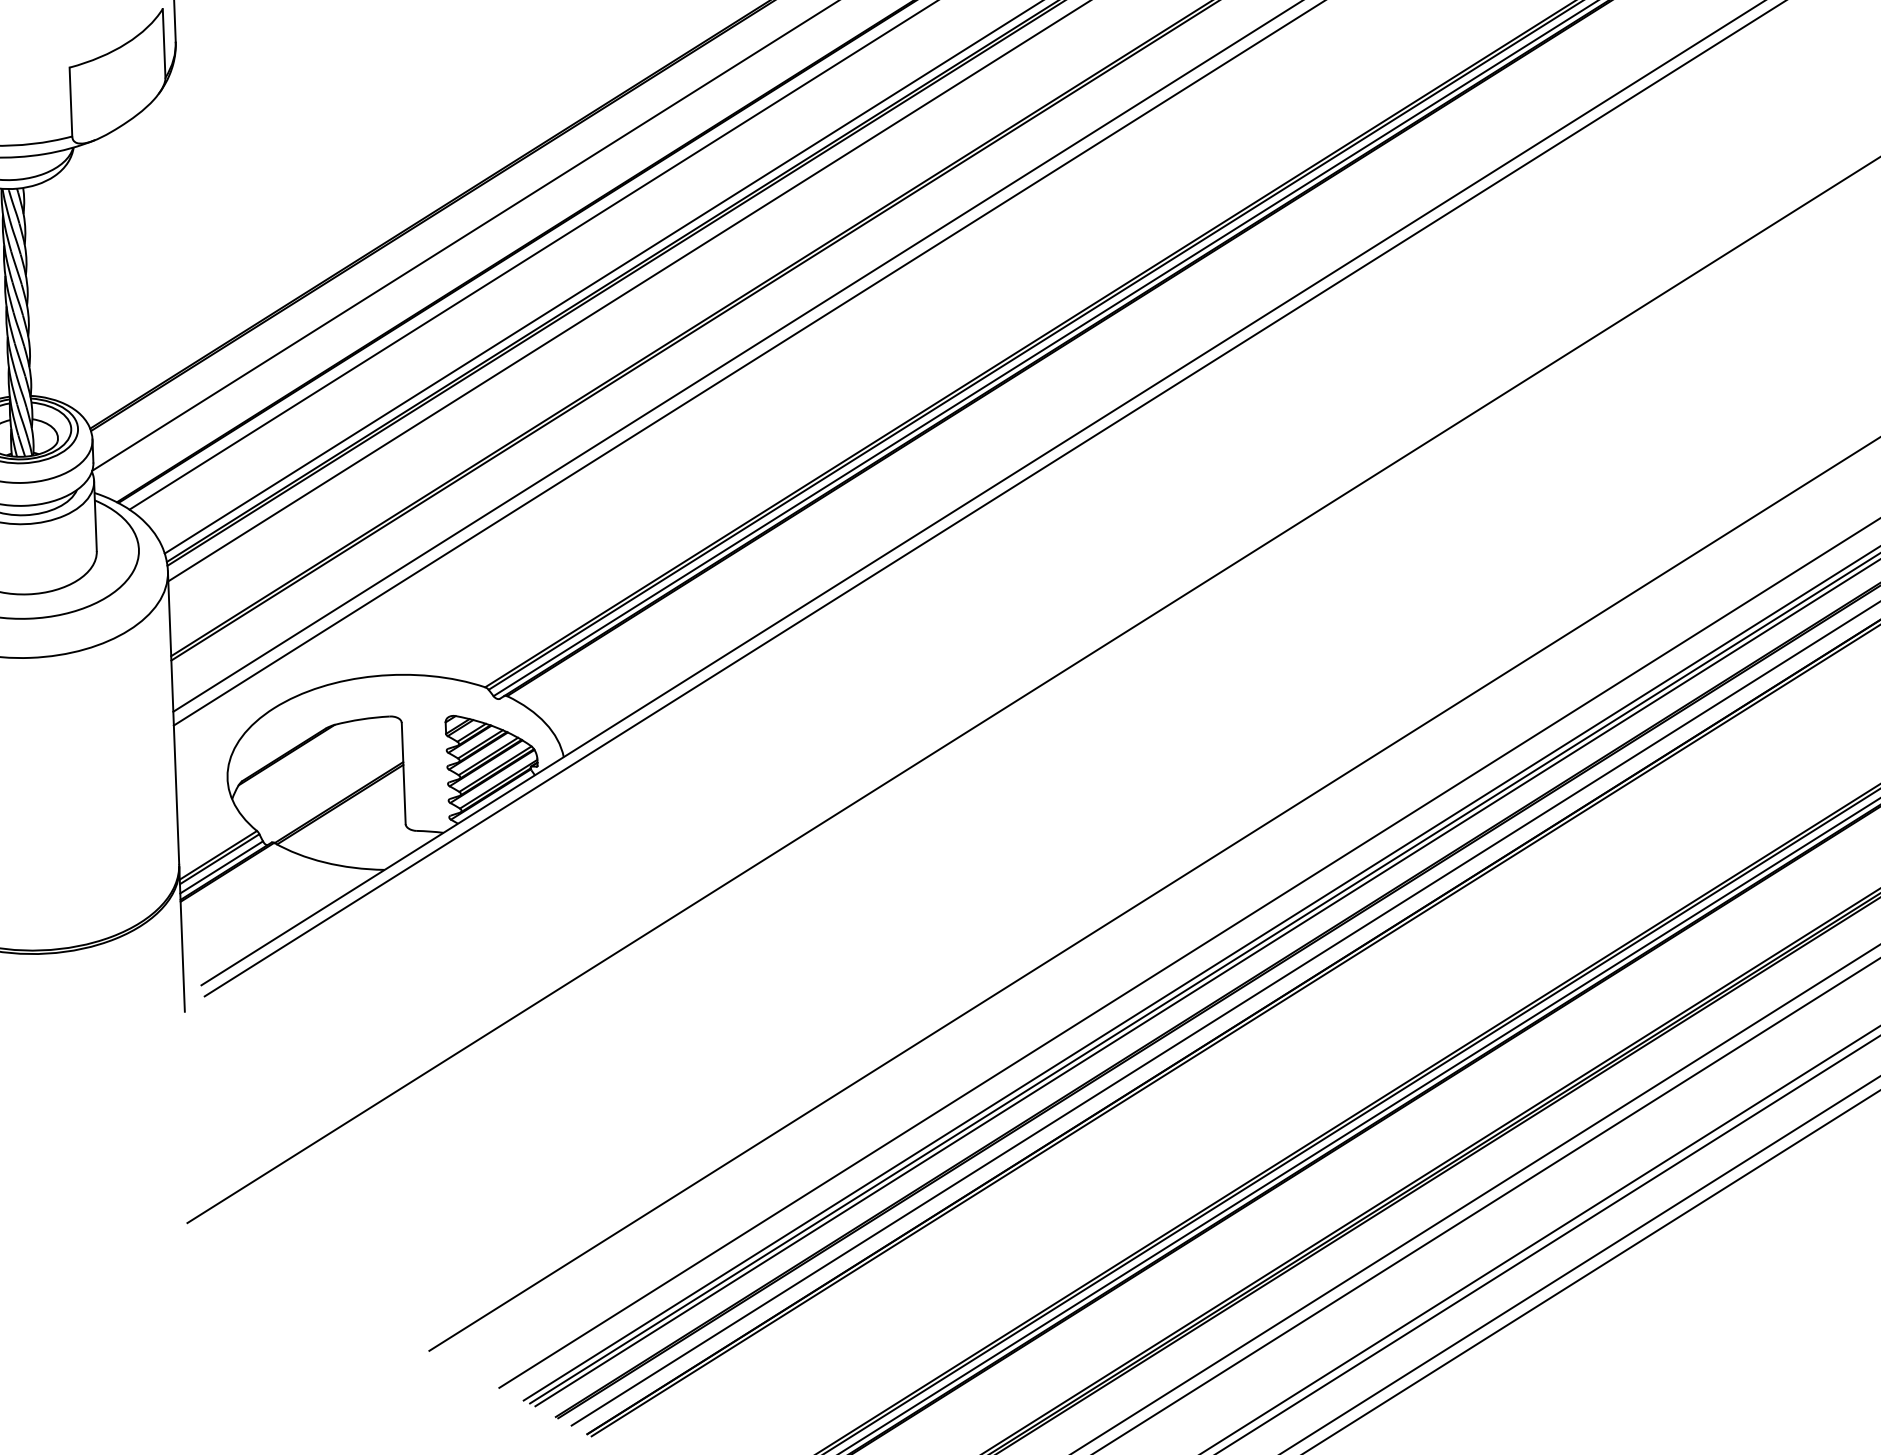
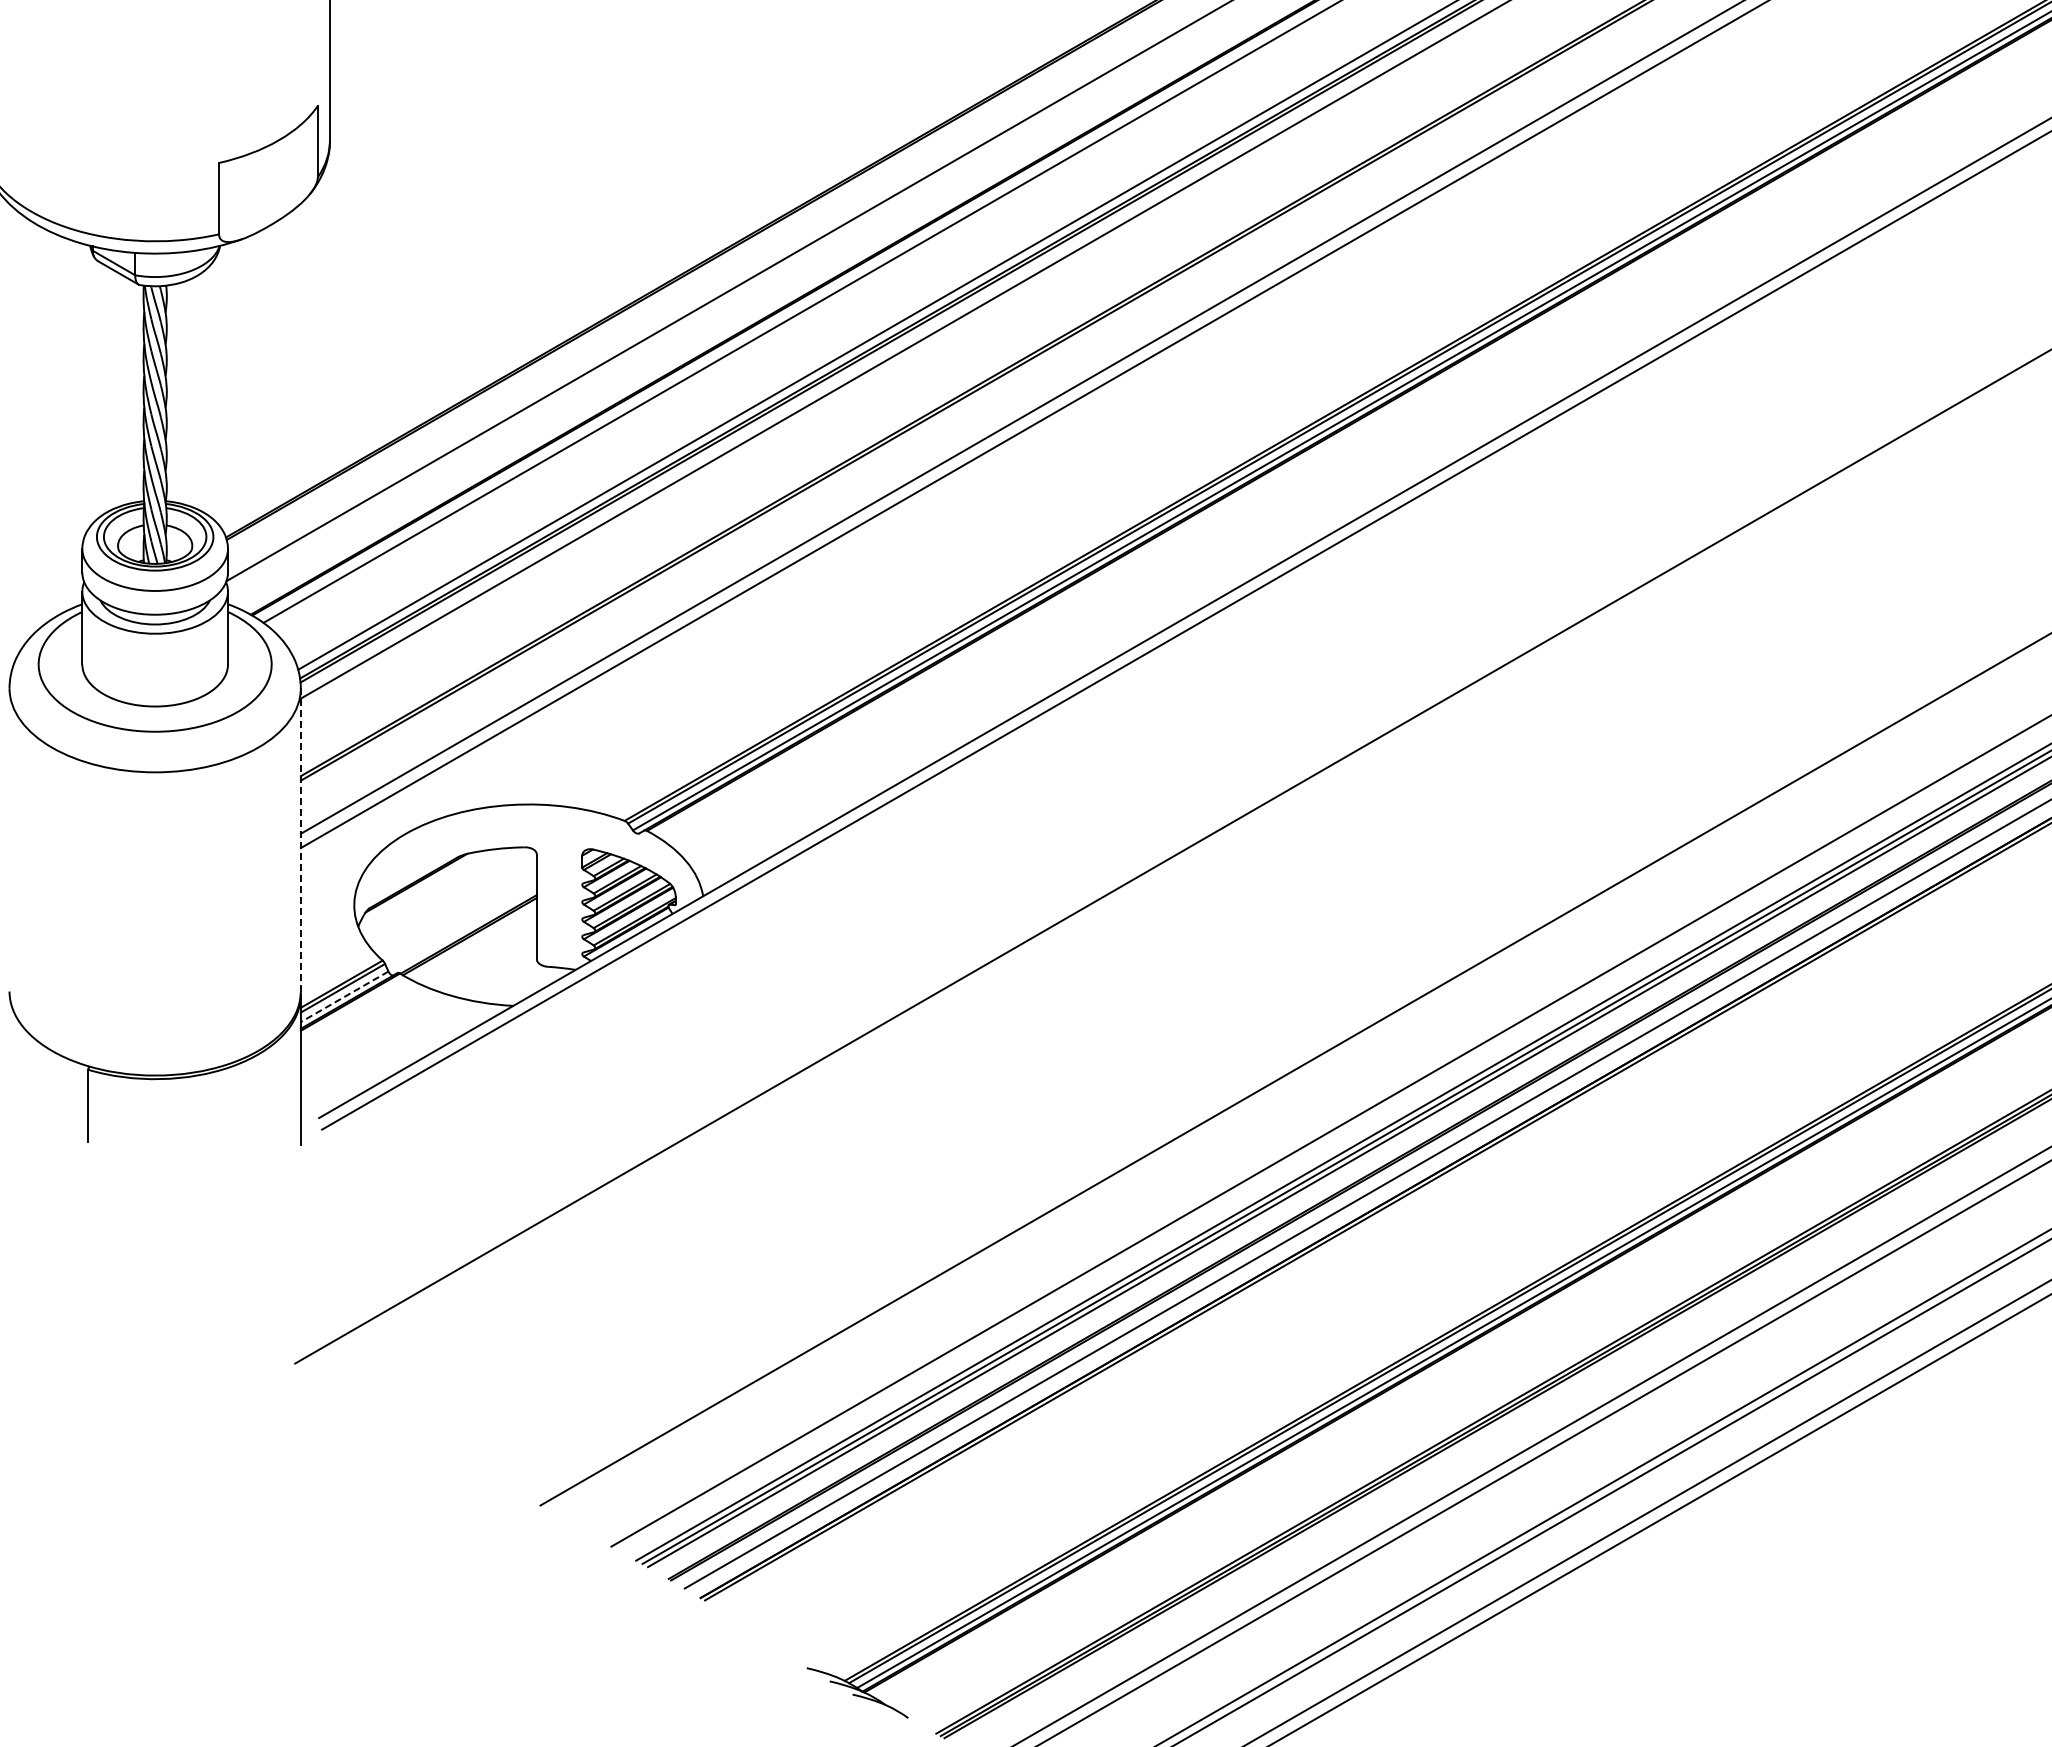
line: (173, 717) -> (300, 839), solid -> dashed
line: (221, 867) -> (344, 996), solid -> dashed

